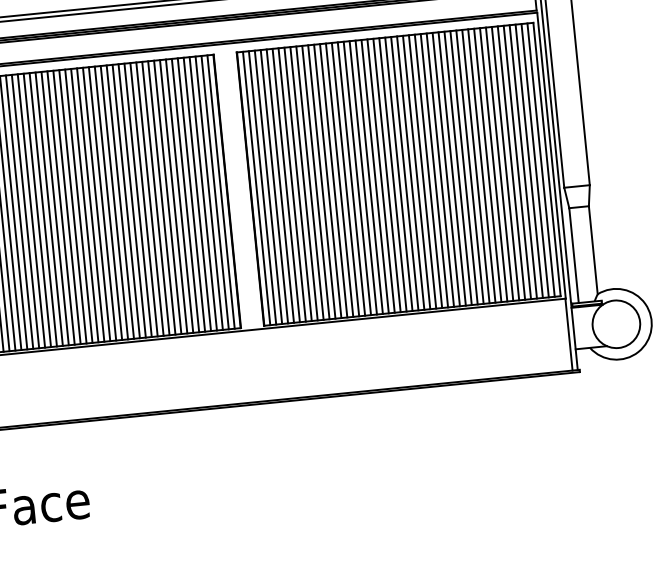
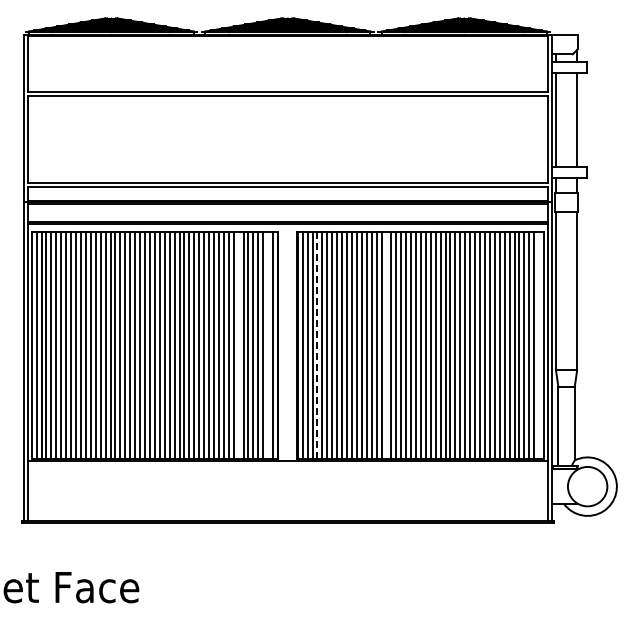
line: (541, 159) -> (539, 344), removed
line: (357, 177) -> (386, 344), removed
line: (274, 186) -> (317, 345), solid -> dashed
line: (215, 191) -> (268, 344), removed
line: (179, 195) -> (238, 344), removed

